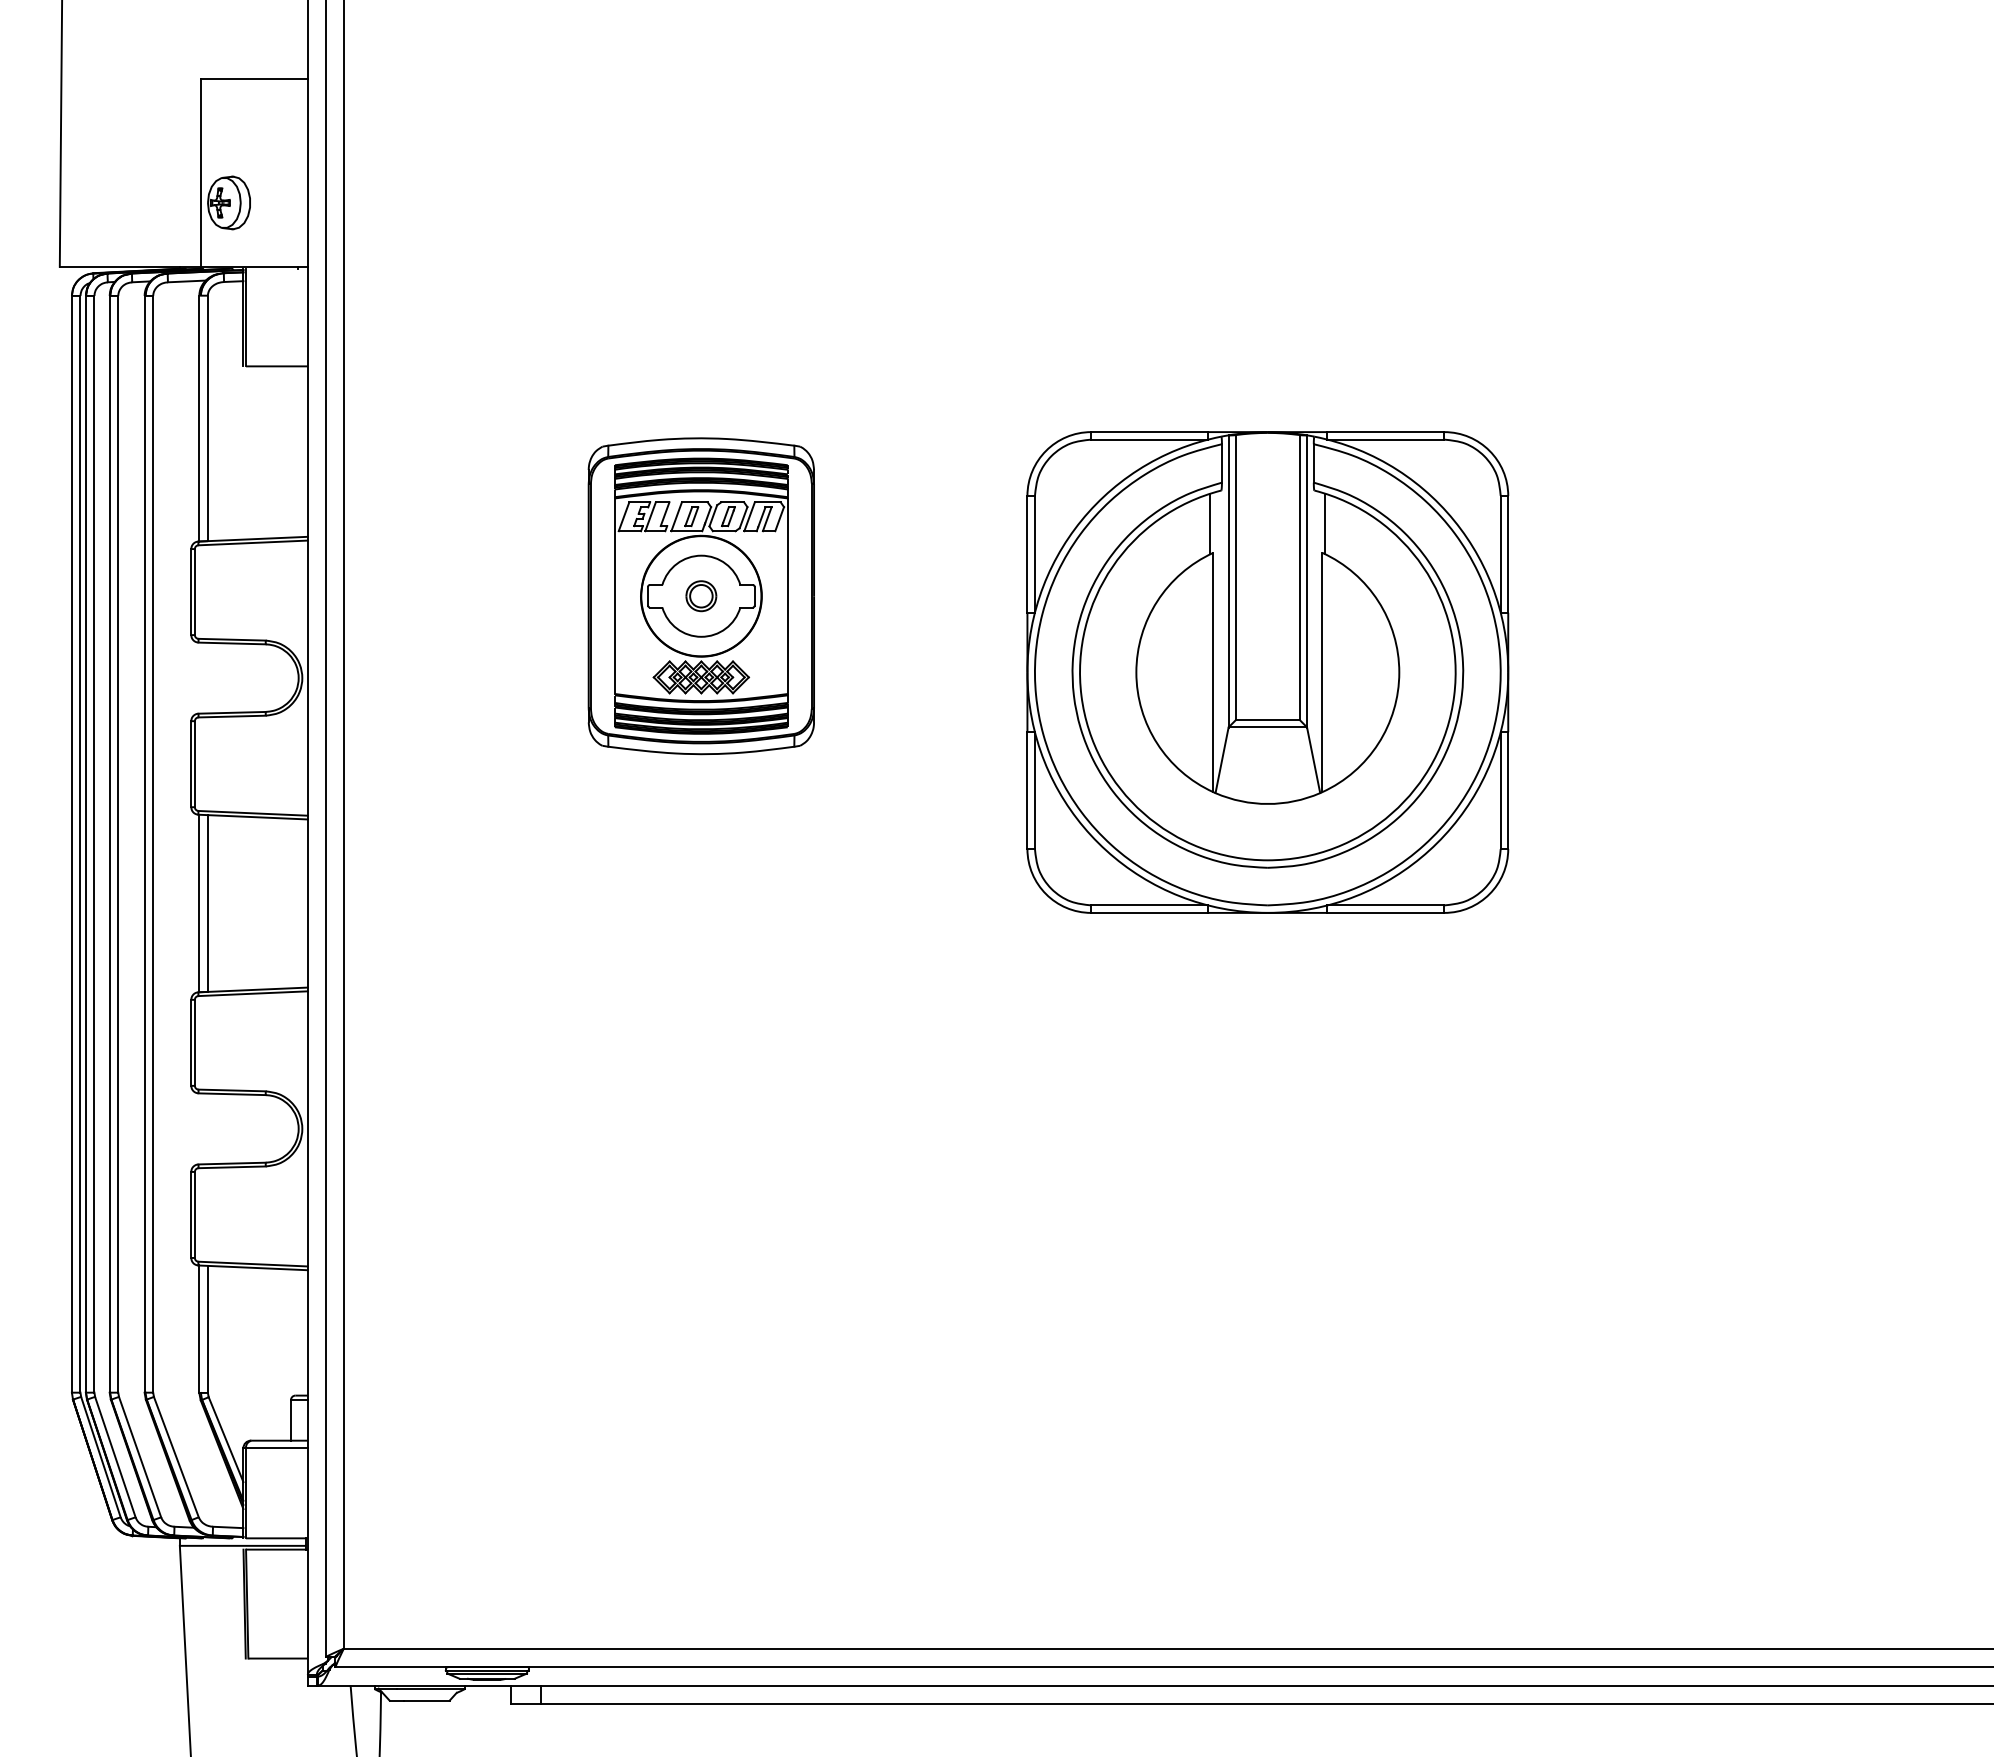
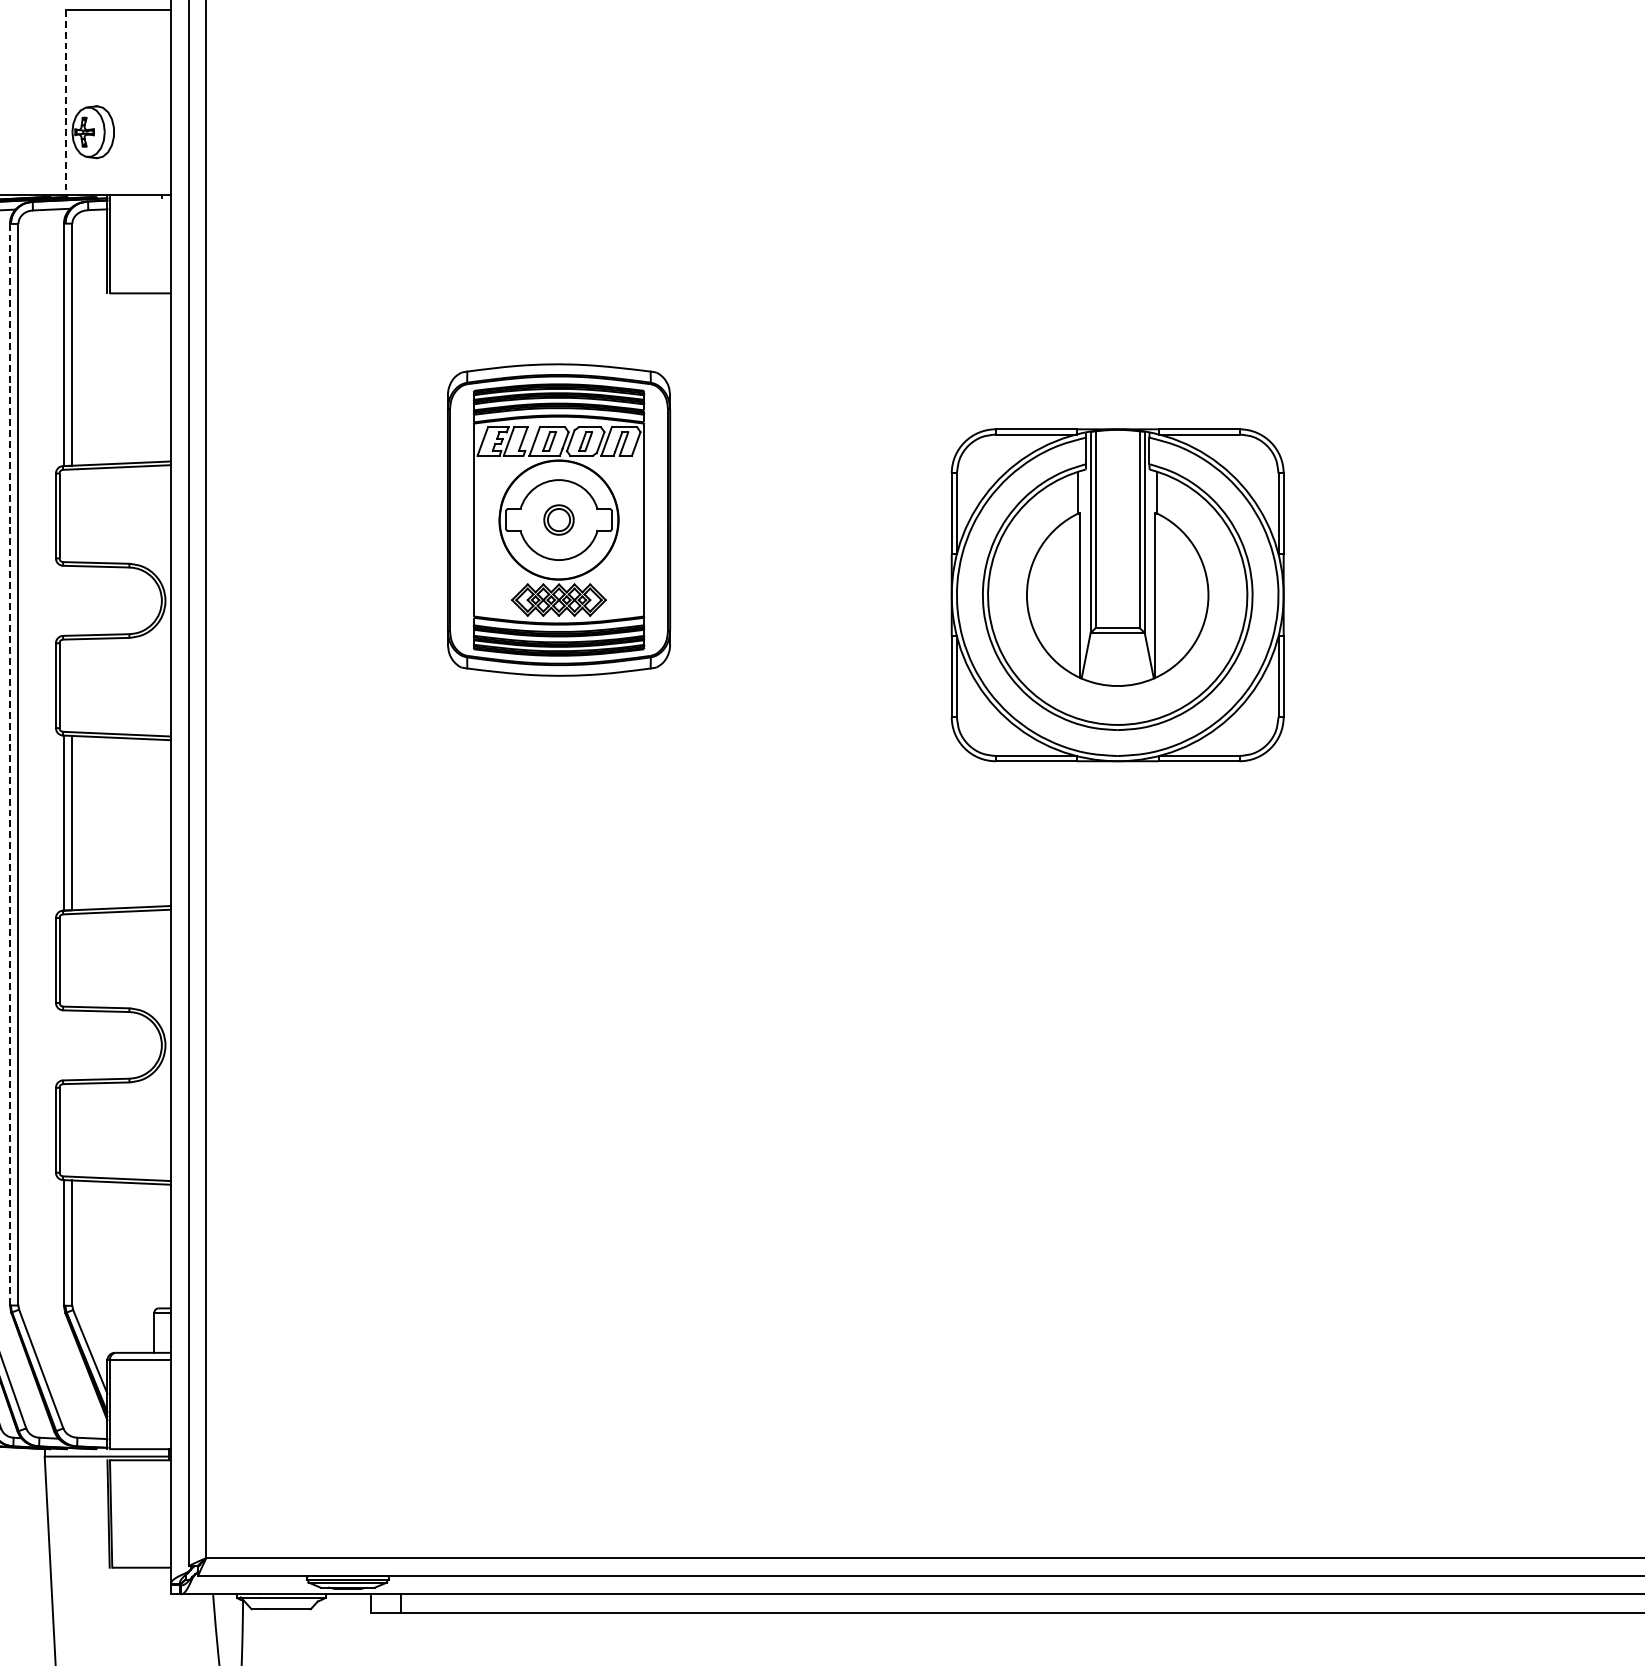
line: (201, 172) -> (66, 102), solid -> dashed
part: (1267, 672) -> (1117, 595), size x0.7
line: (144, 844) -> (9, 764), solid -> dashed

